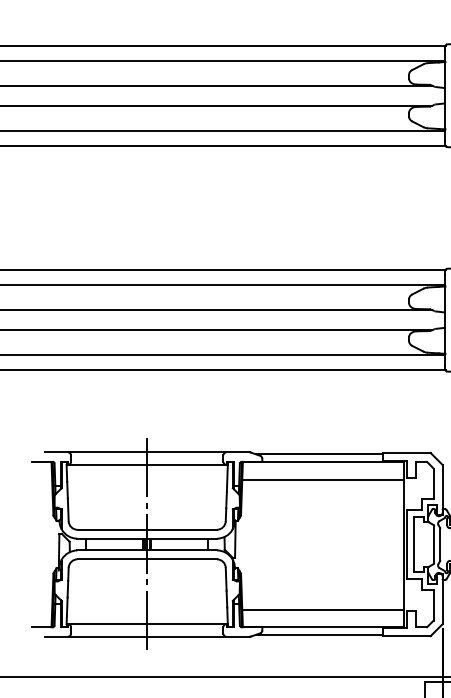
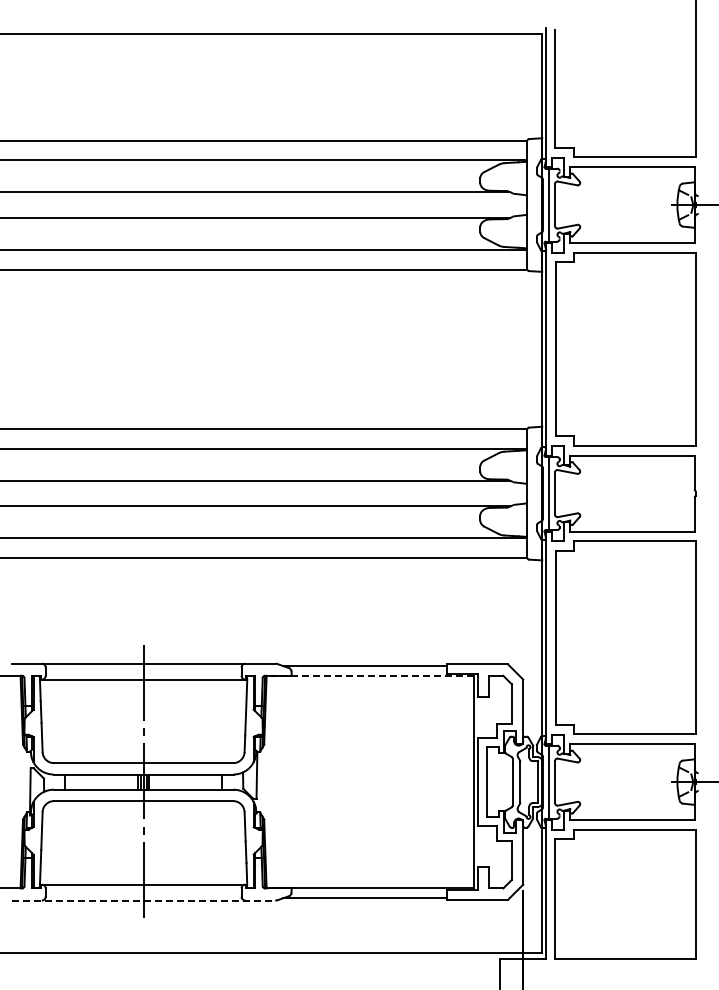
line: (323, 461) -> (370, 675), solid -> dashed
line: (322, 479) -> (369, 698), removed
line: (322, 609) -> (369, 865), removed
line: (147, 636) -> (143, 900), solid -> dashed

